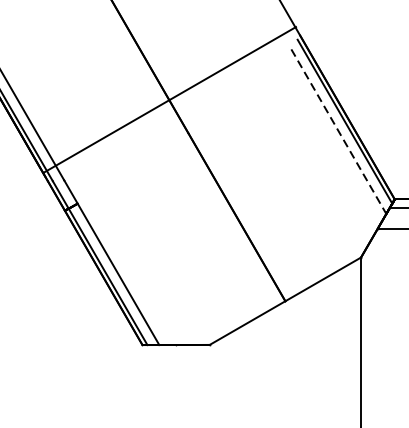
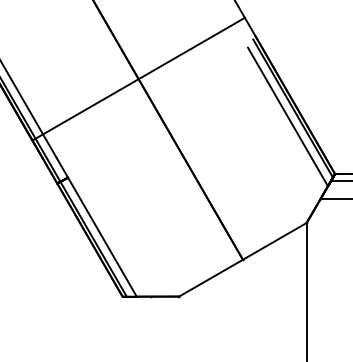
line: (169, 99) -> (138, 78), moved
line: (339, 132) -> (288, 117), dashed -> solid

